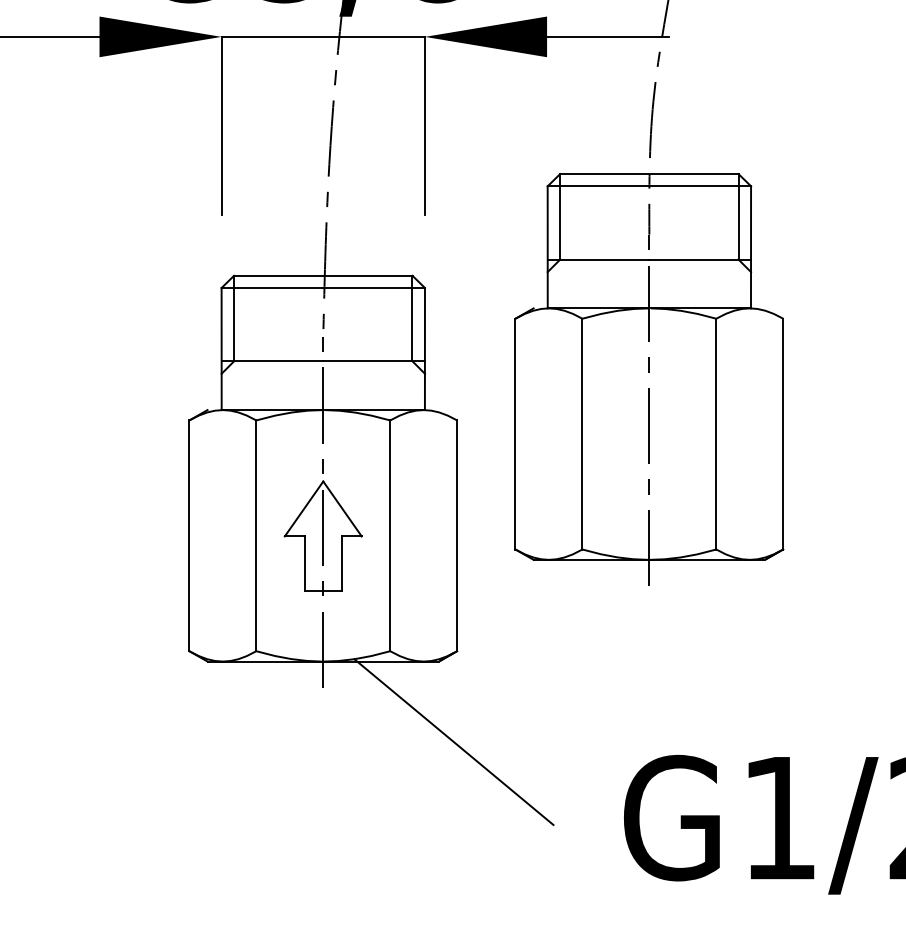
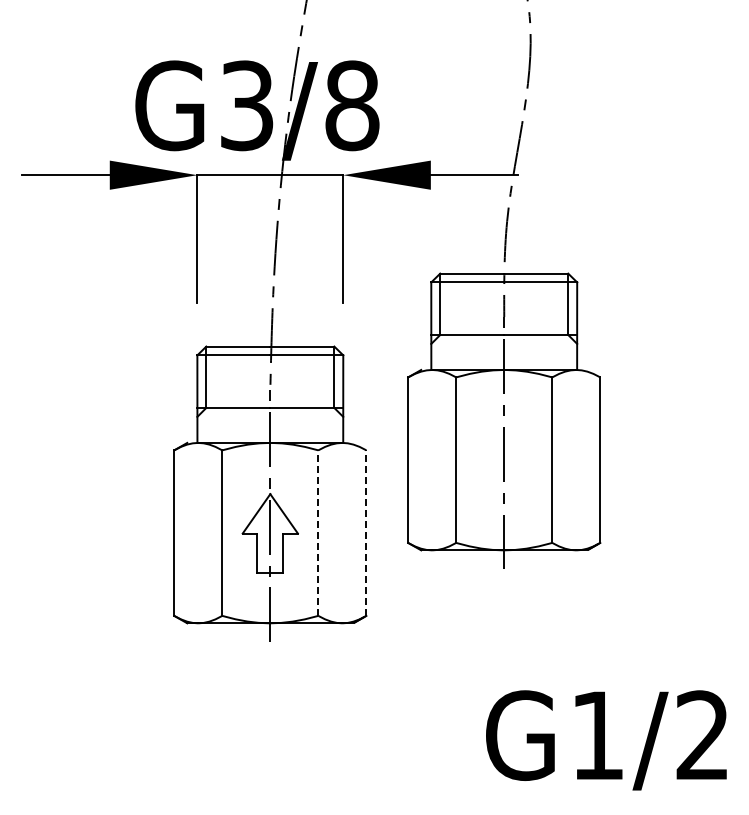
line: (390, 536) -> (318, 533), solid -> dashed
line: (457, 536) -> (366, 533), solid -> dashed
line: (453, 741) -> (363, 680), removed

